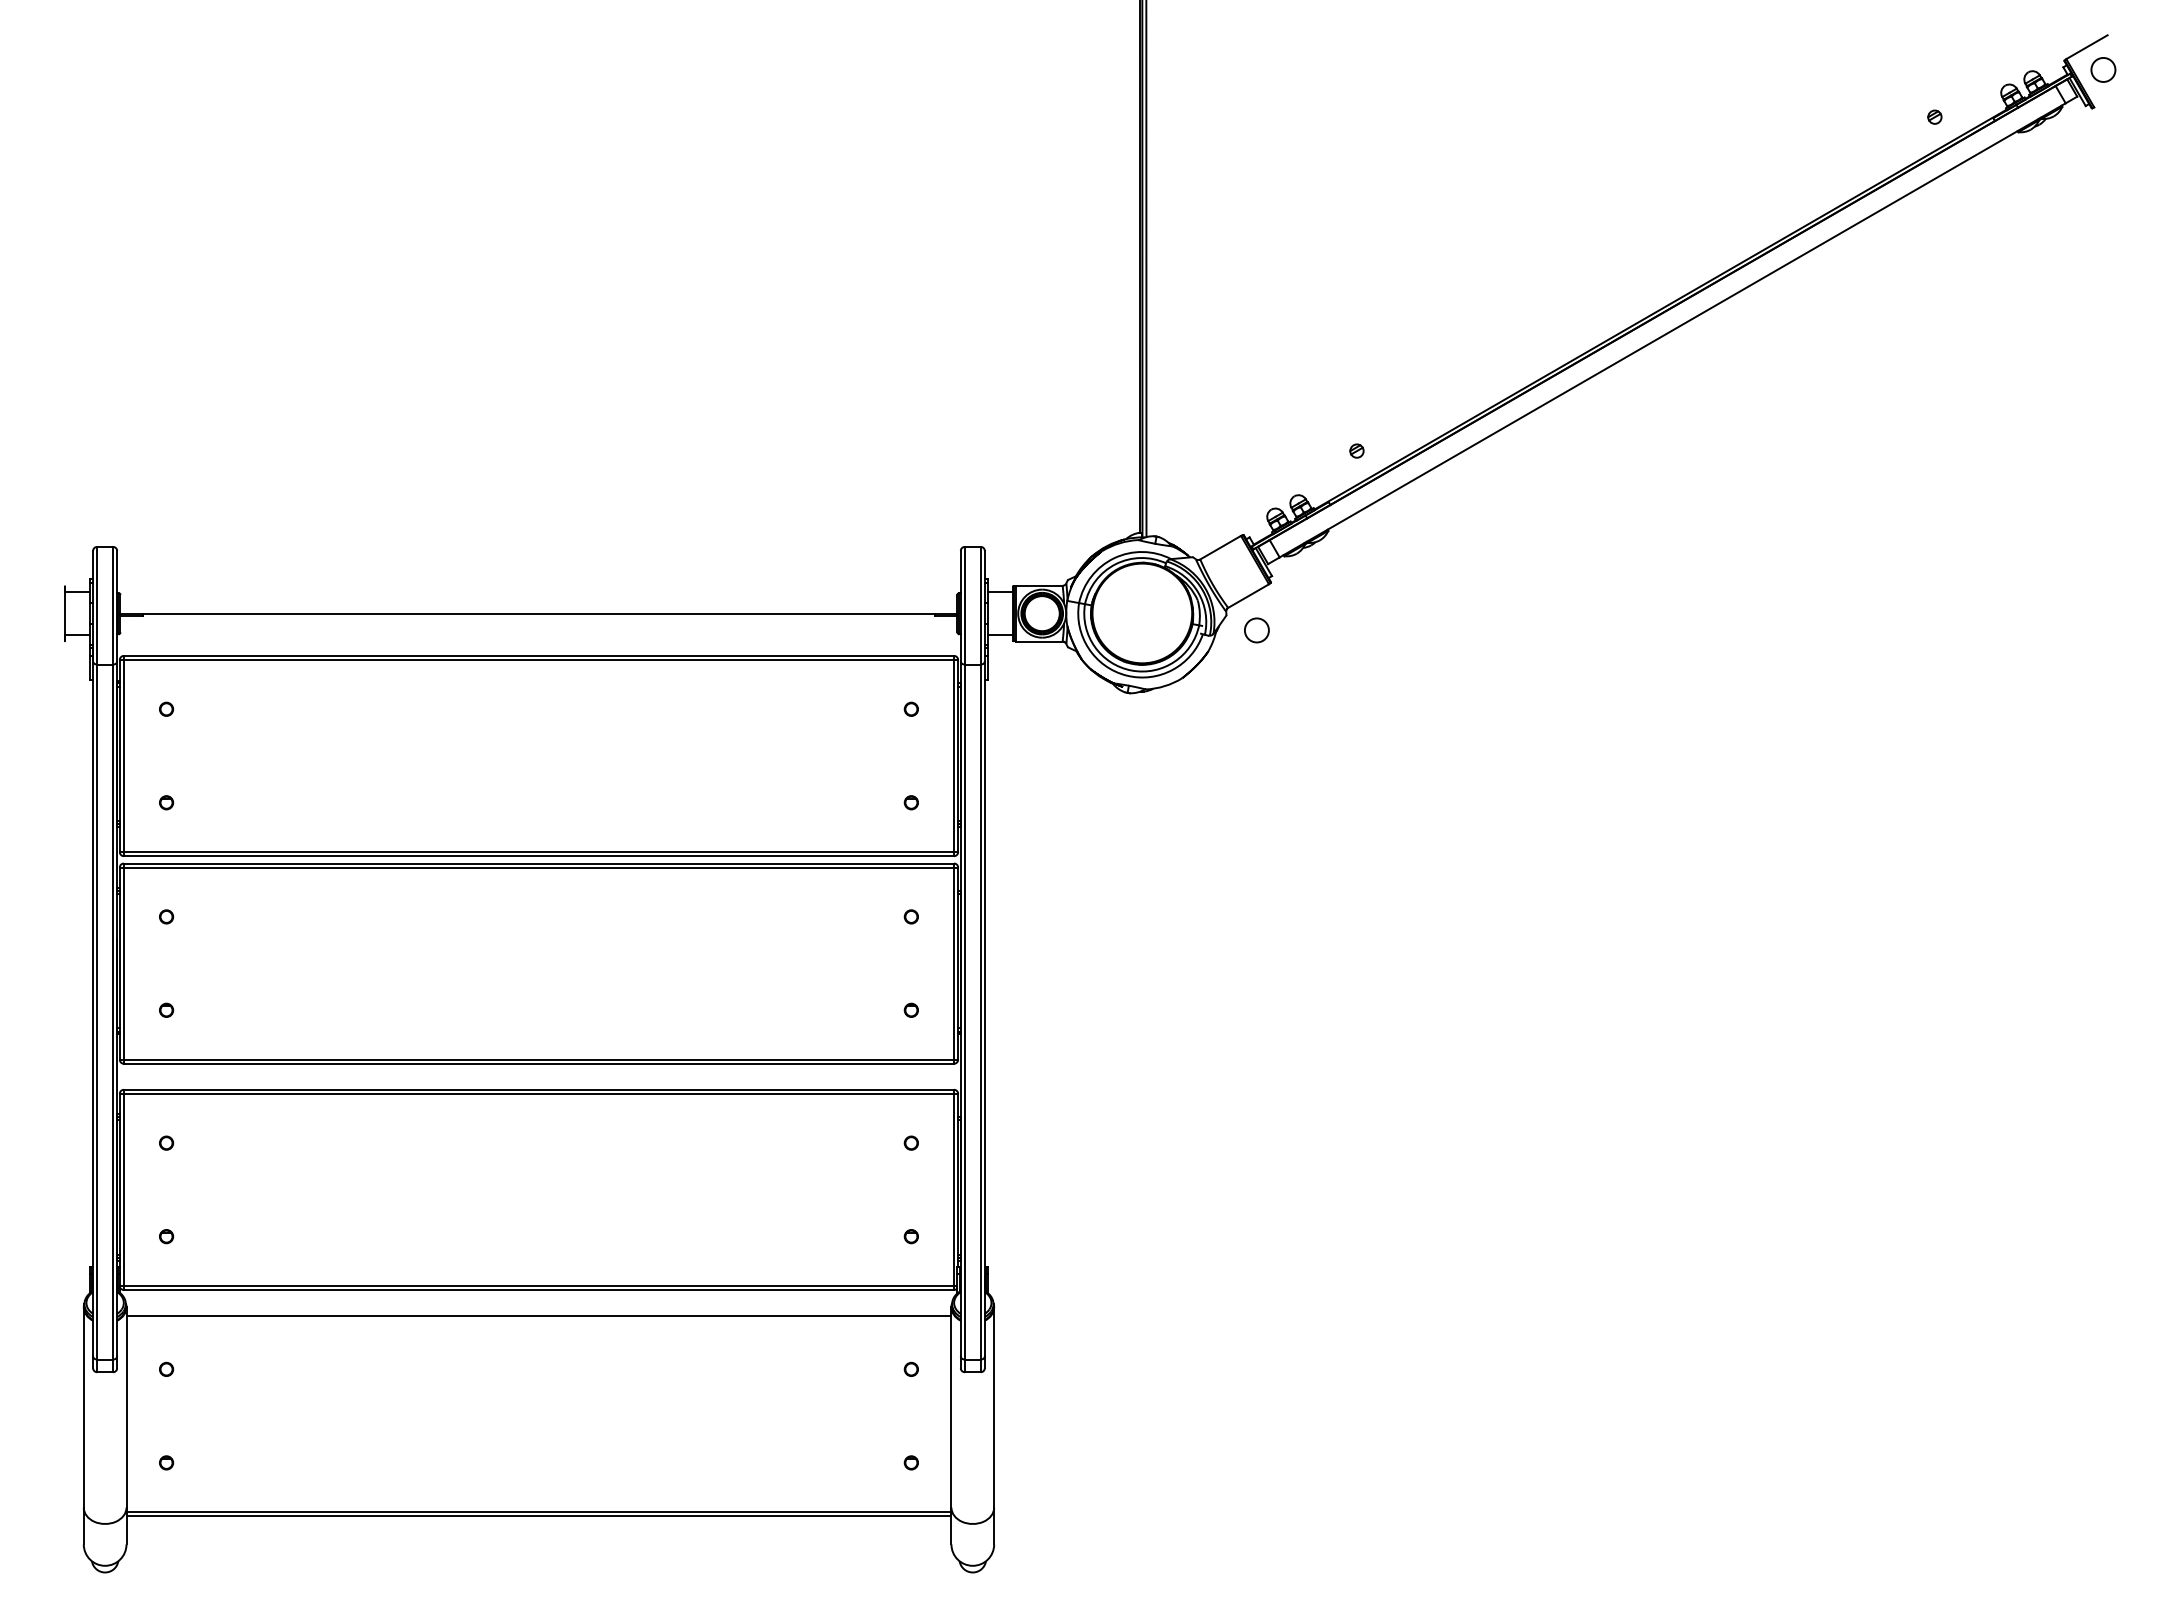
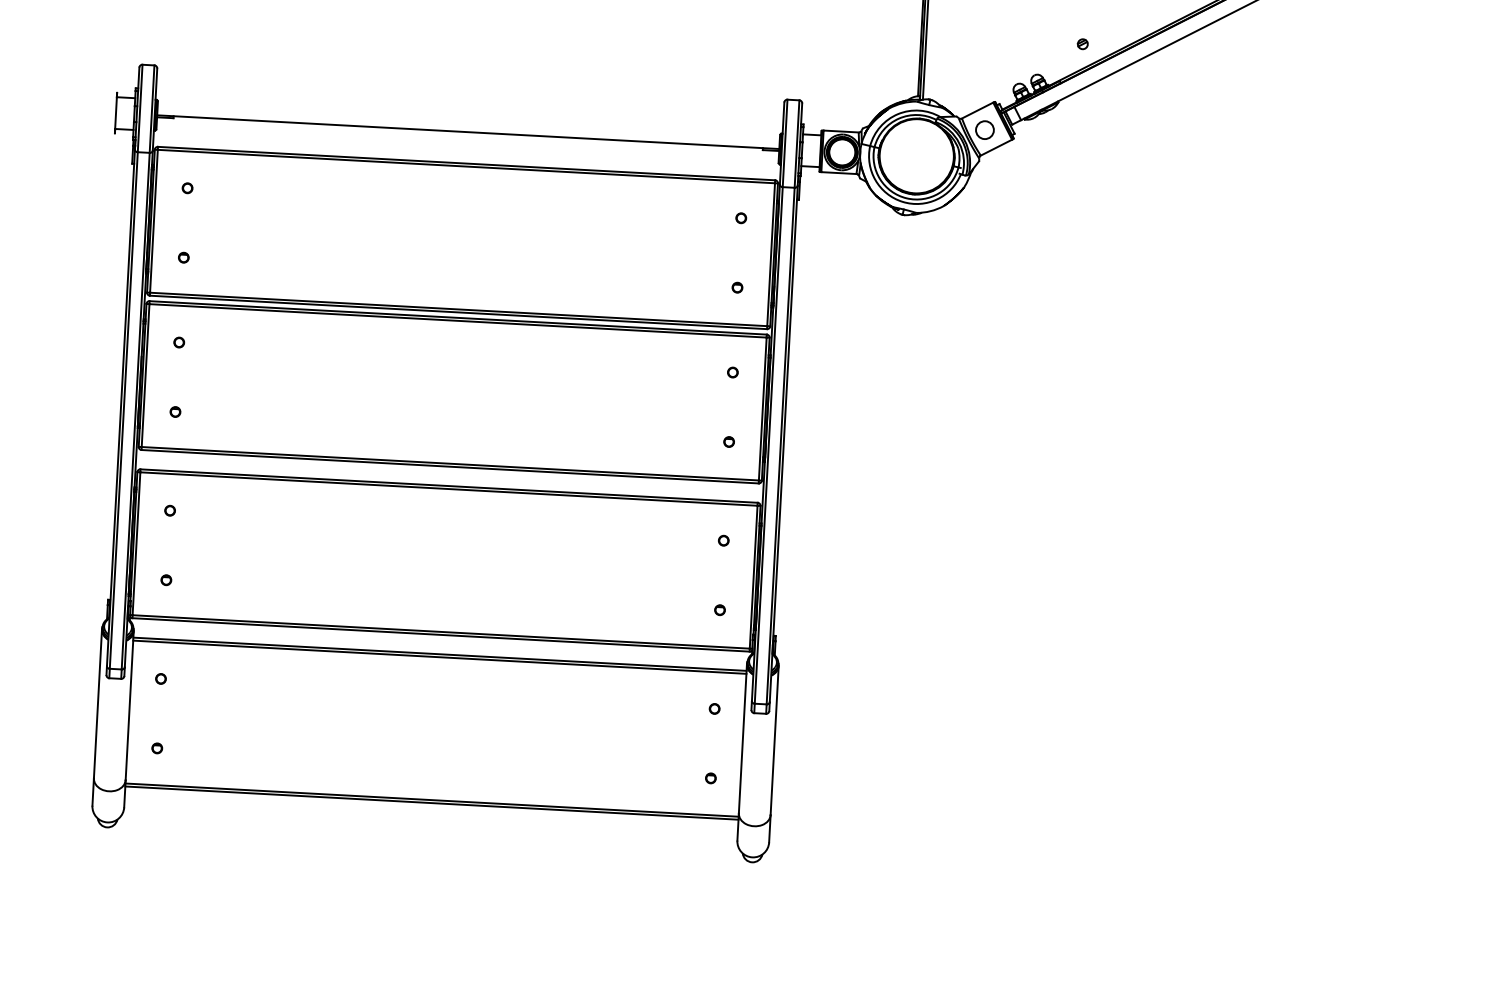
circle: (1256, 630) -> (984, 130), moved
line: (538, 1320) -> (439, 657), added

